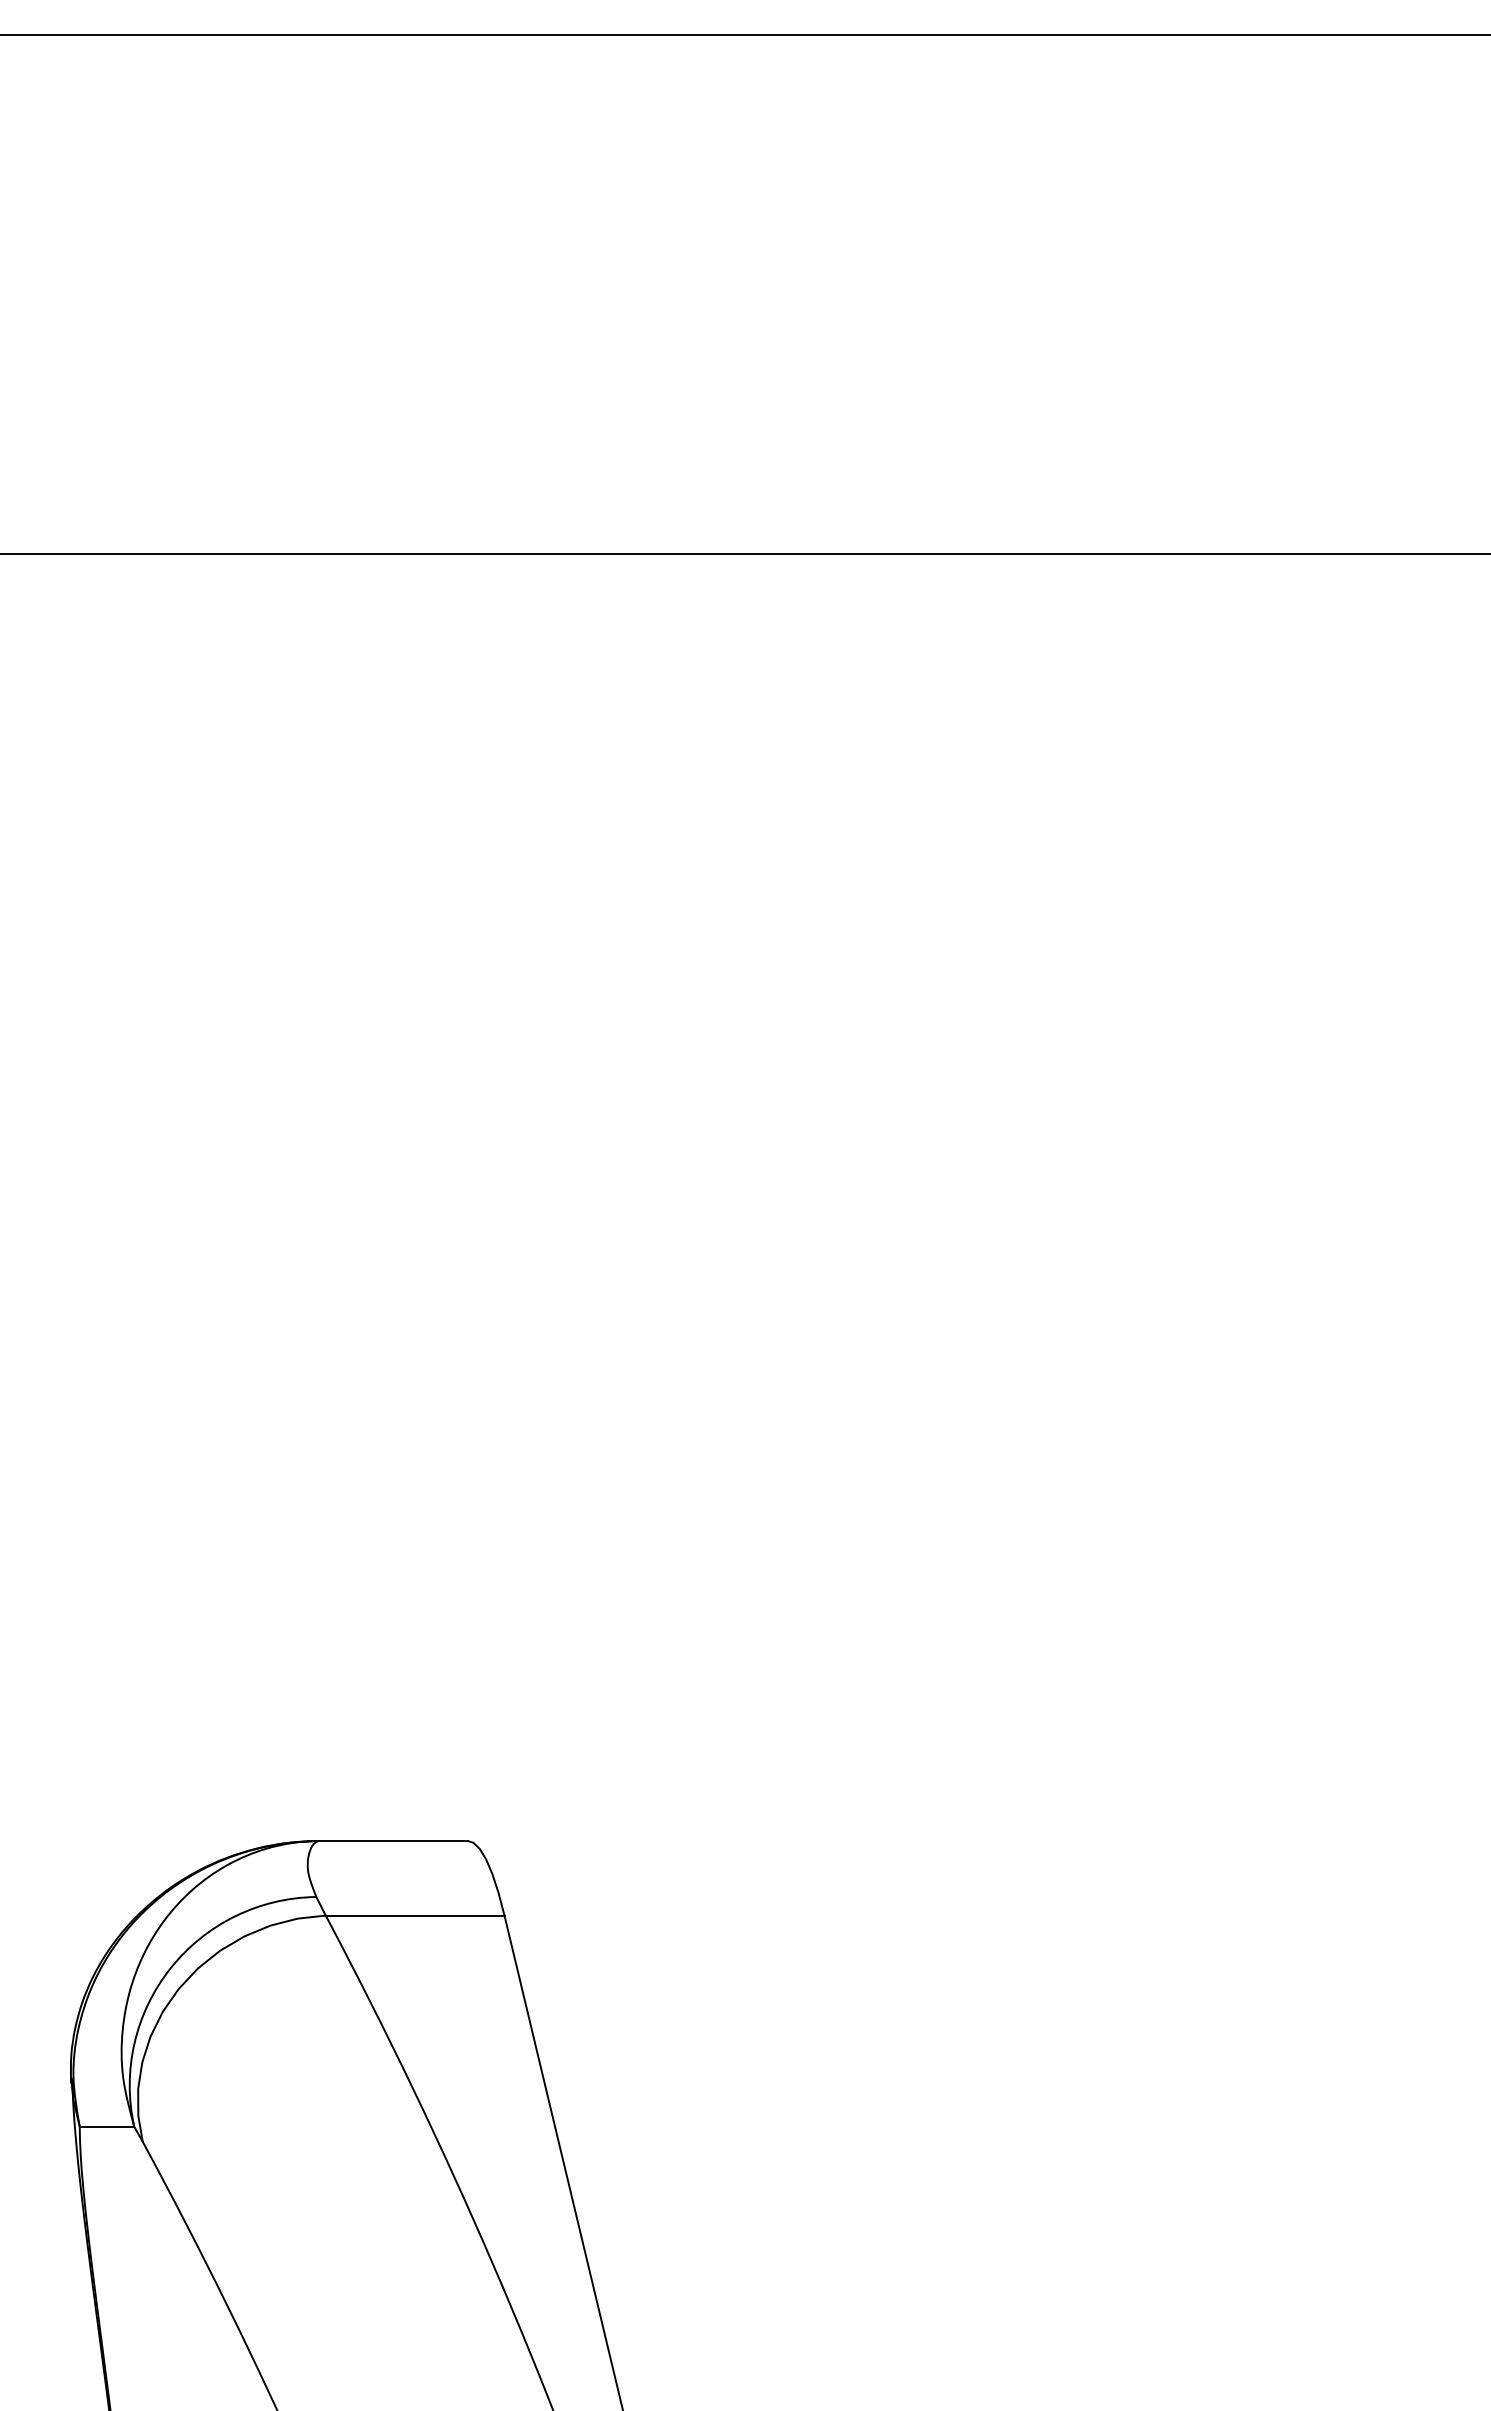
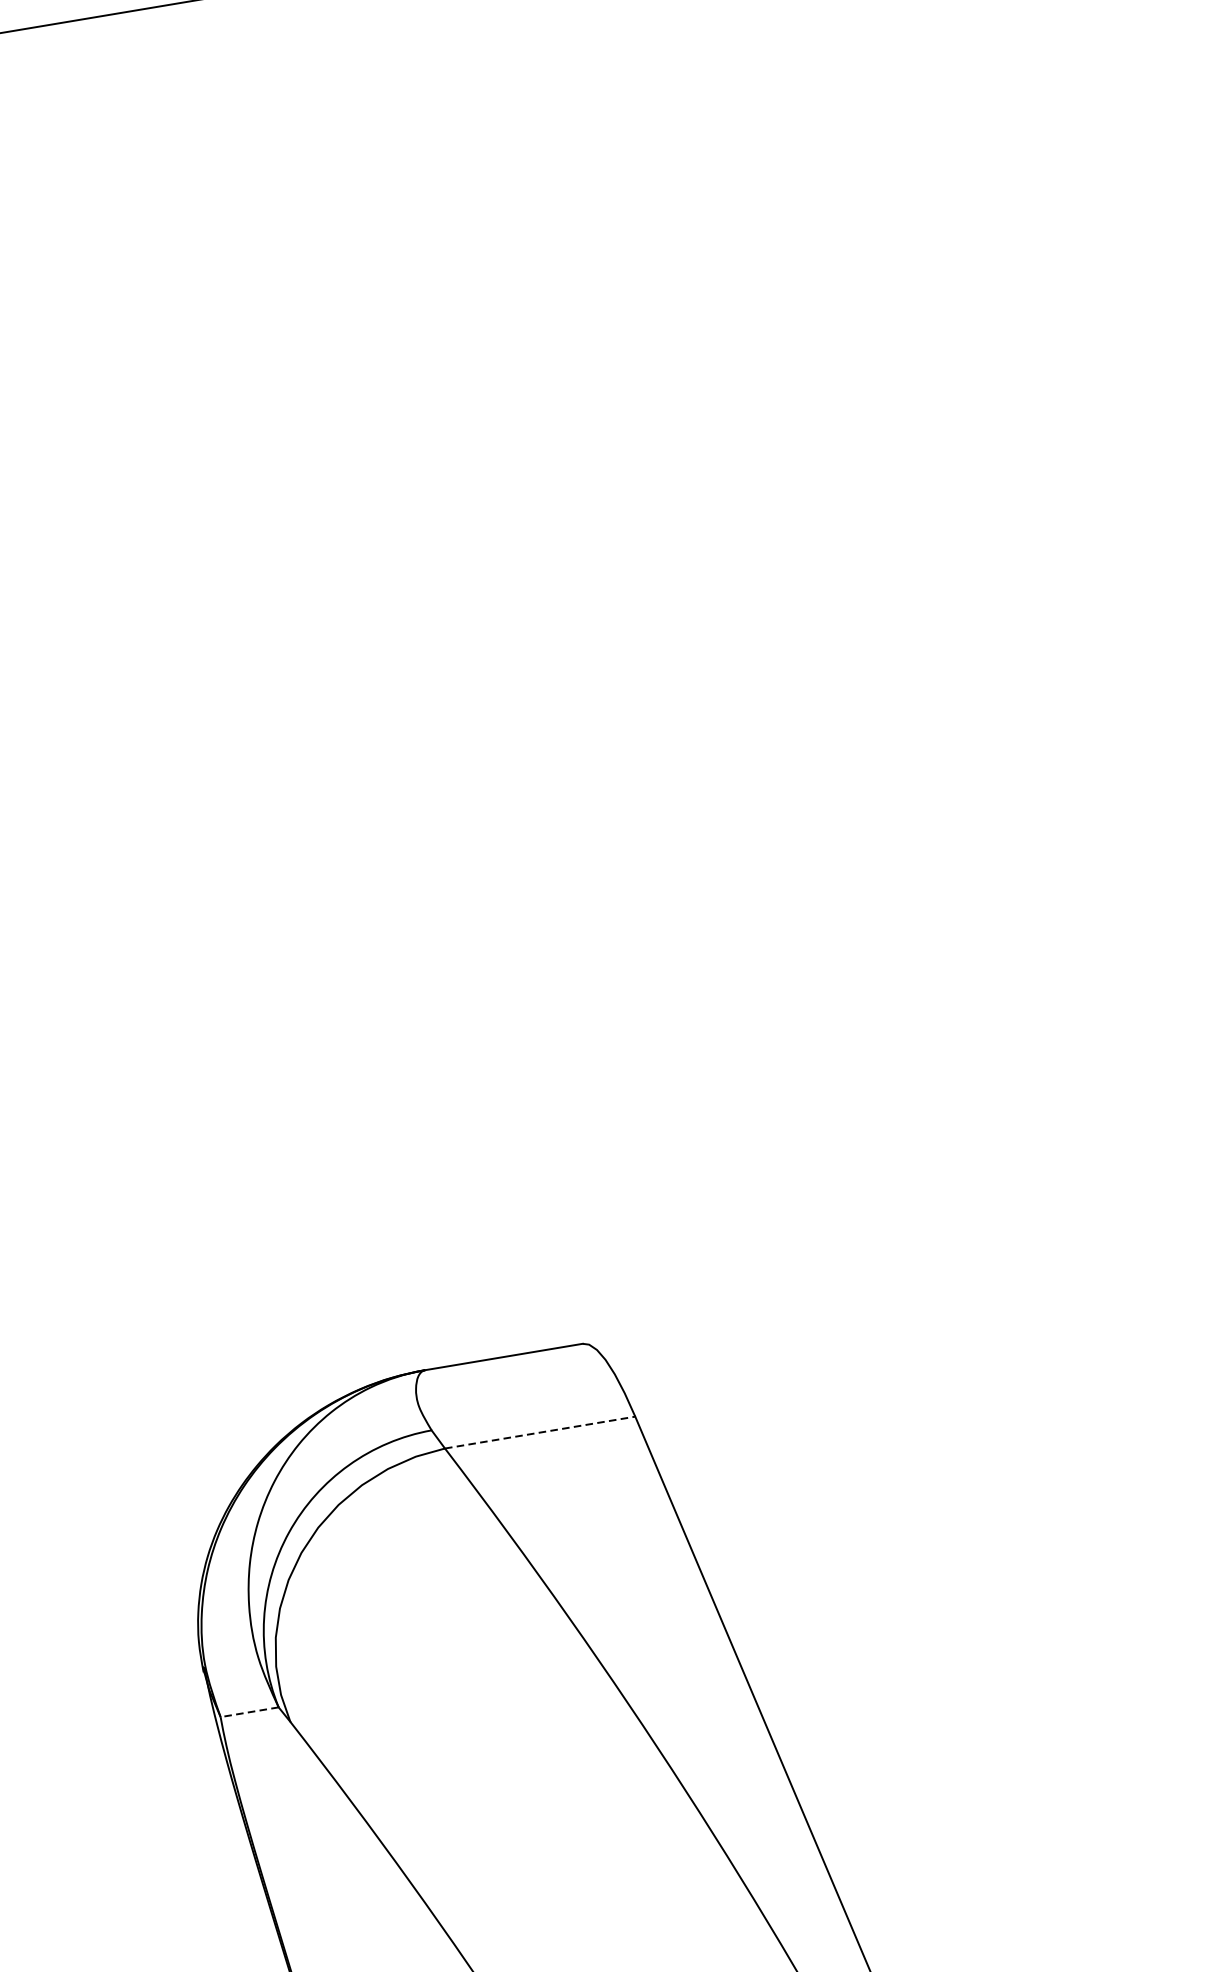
line: (415, 1915) -> (540, 1432), solid -> dashed
line: (106, 2126) -> (249, 1712), solid -> dashed

